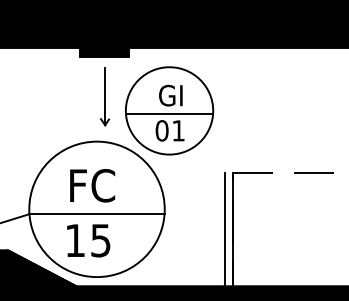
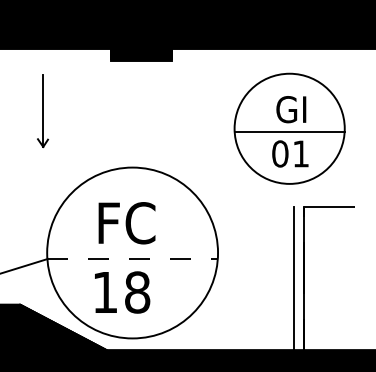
part: (104, 96) -> (42, 110), moved
part: (169, 110) -> (289, 128), moved
line: (97, 213) -> (133, 258), solid -> dashed
text: (100, 240) -> (136, 292), 15 -> 18

